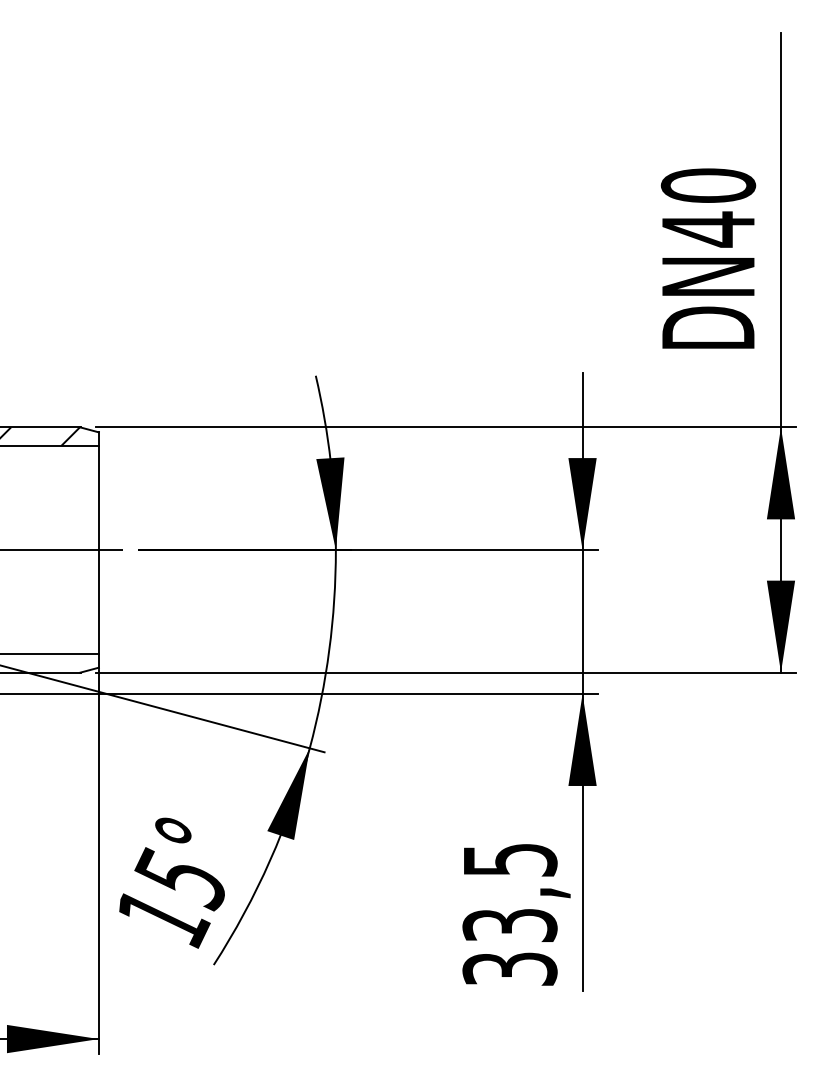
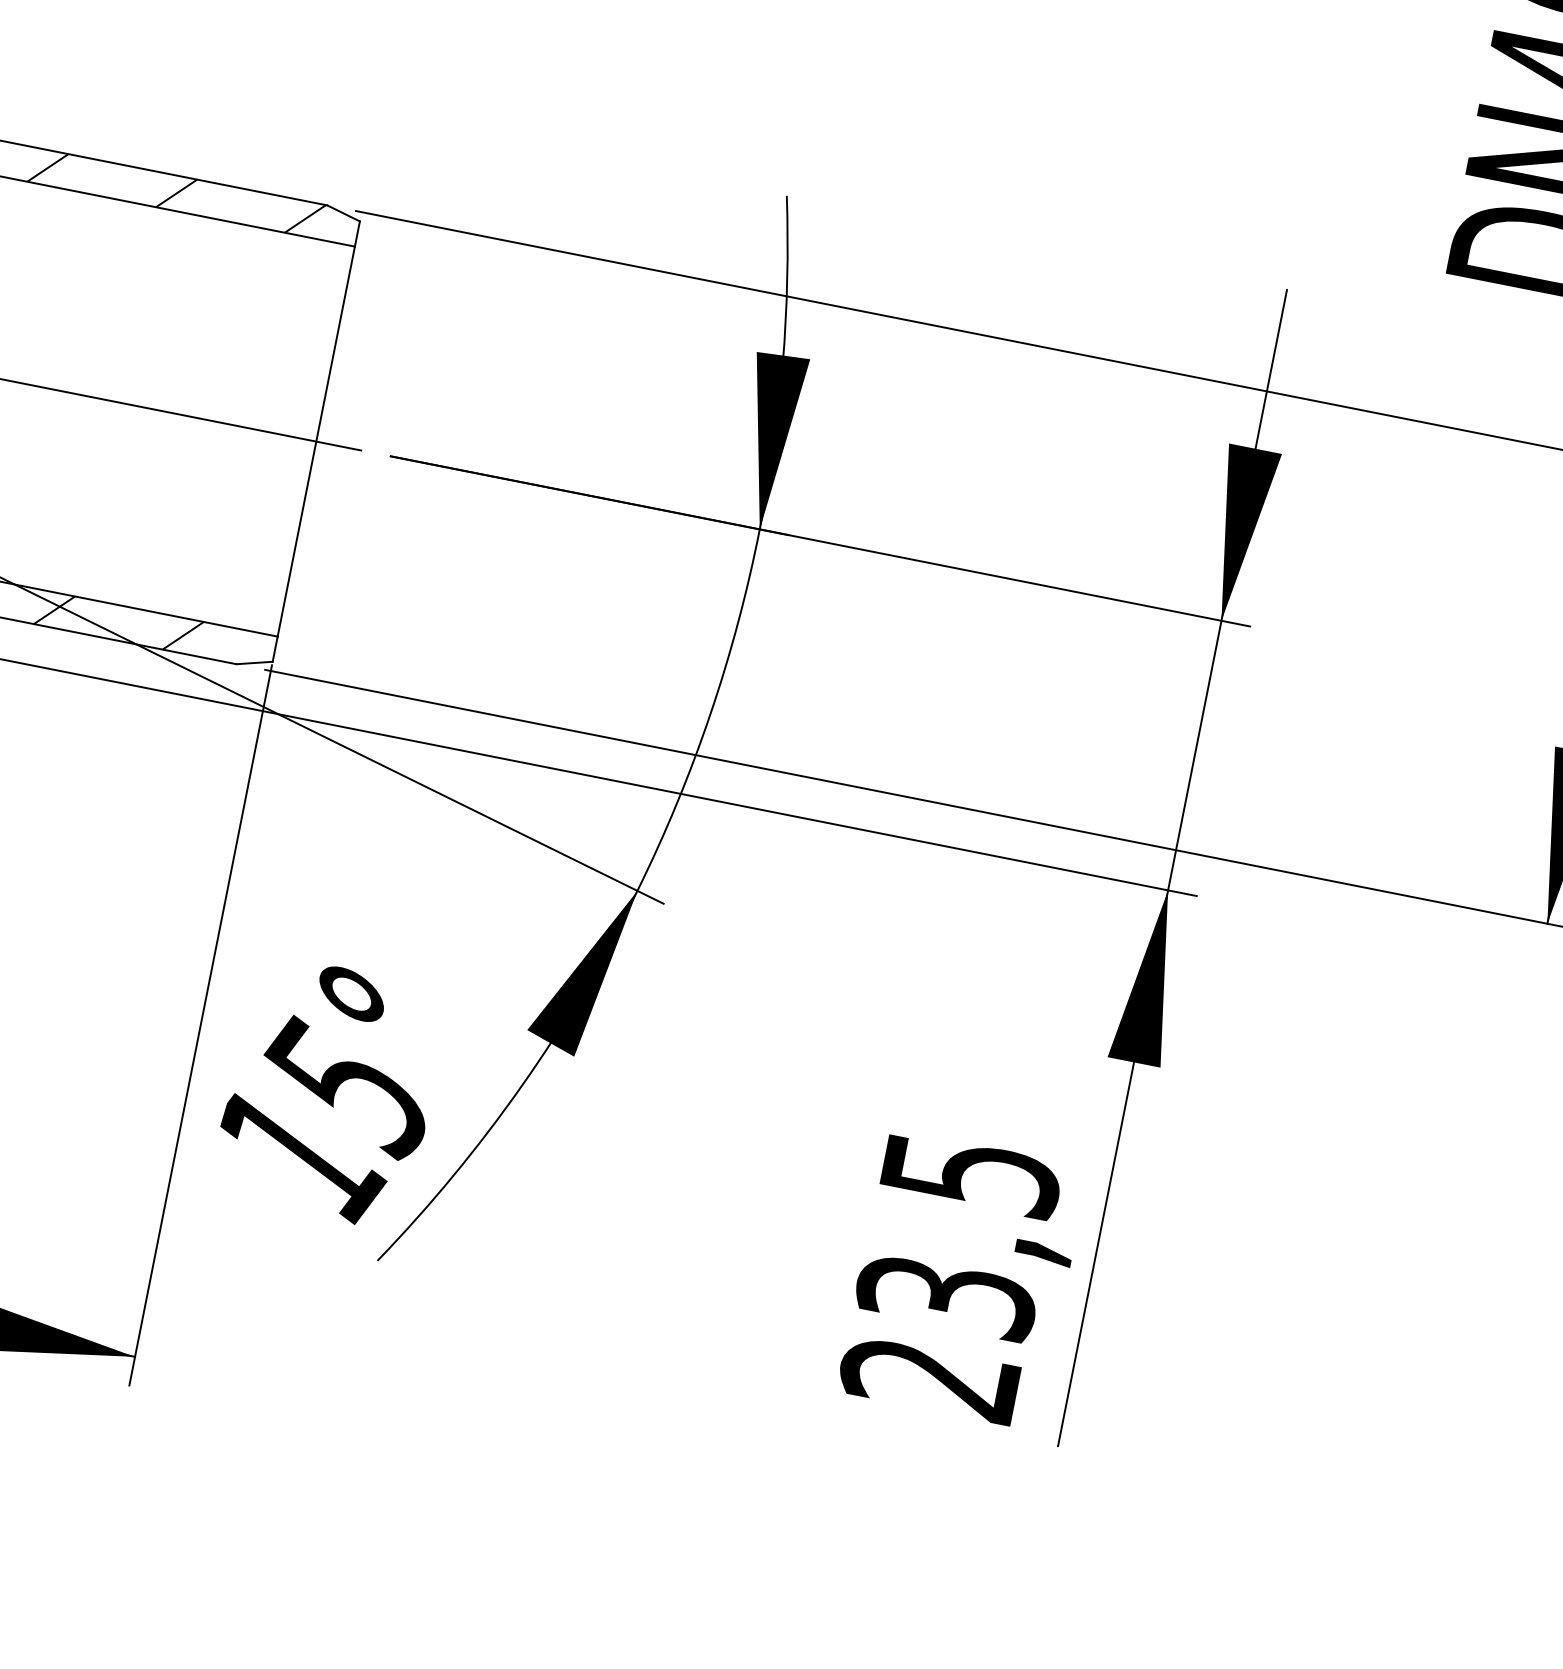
hatch: (50, 663) -> (183, 636), added
text: (509, 968) -> (929, 1376), 33,5 -> 23,5

